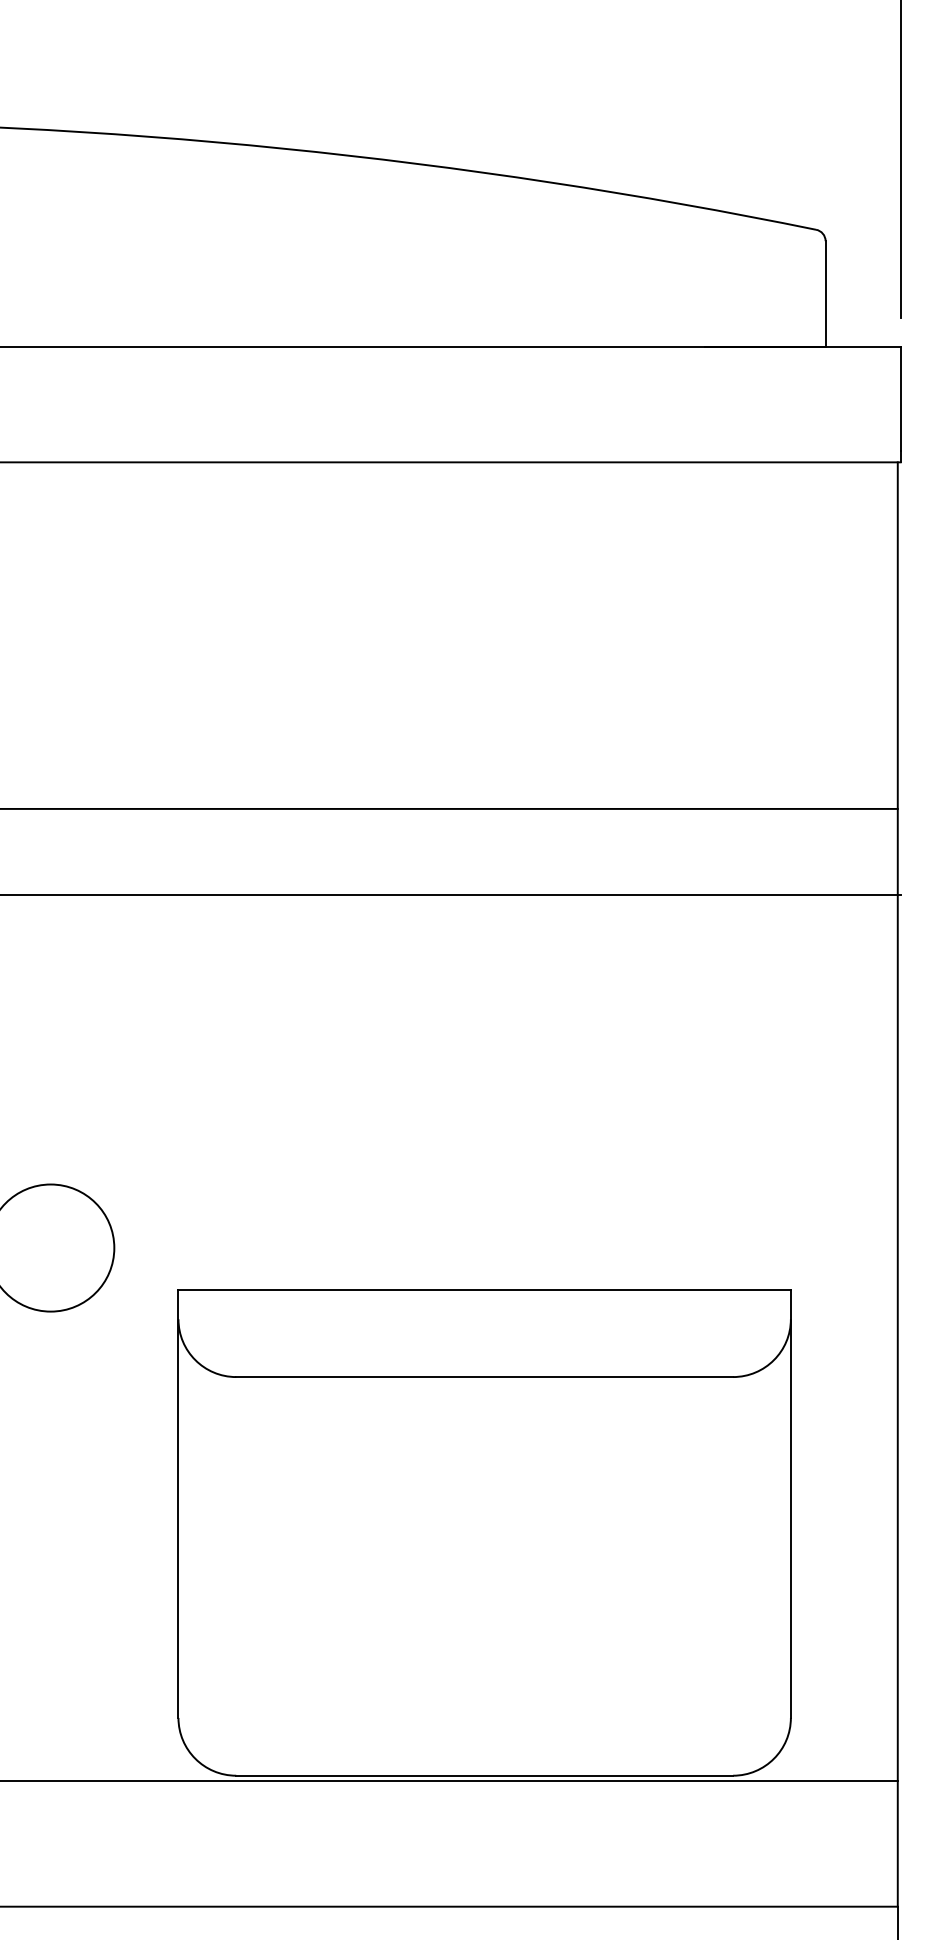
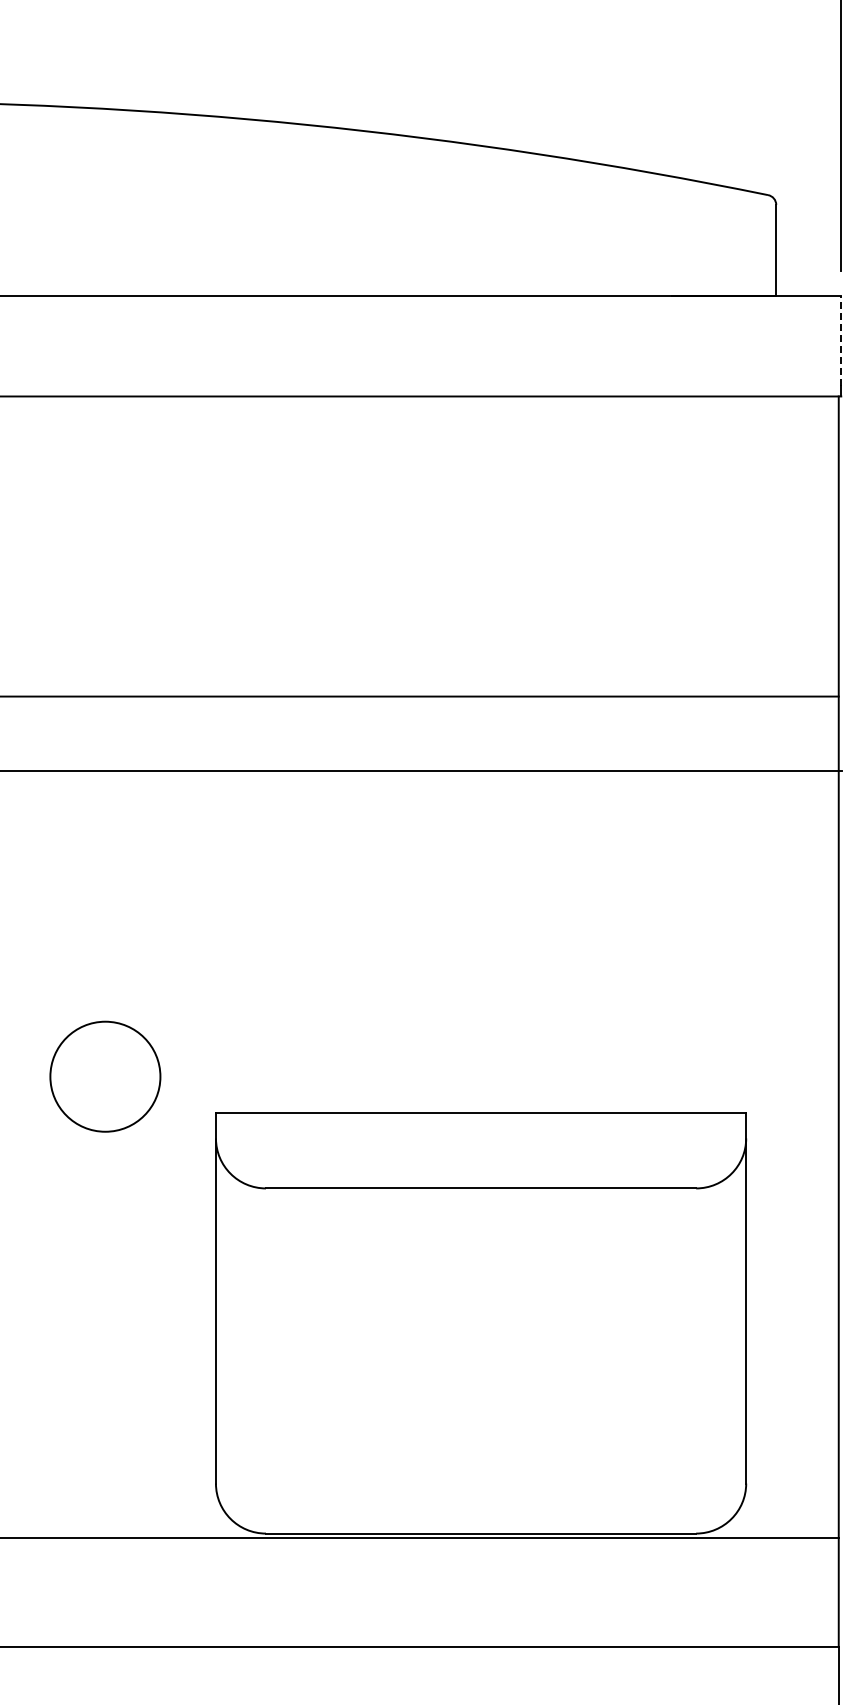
line: (900, 397) -> (841, 340), solid -> dashed

